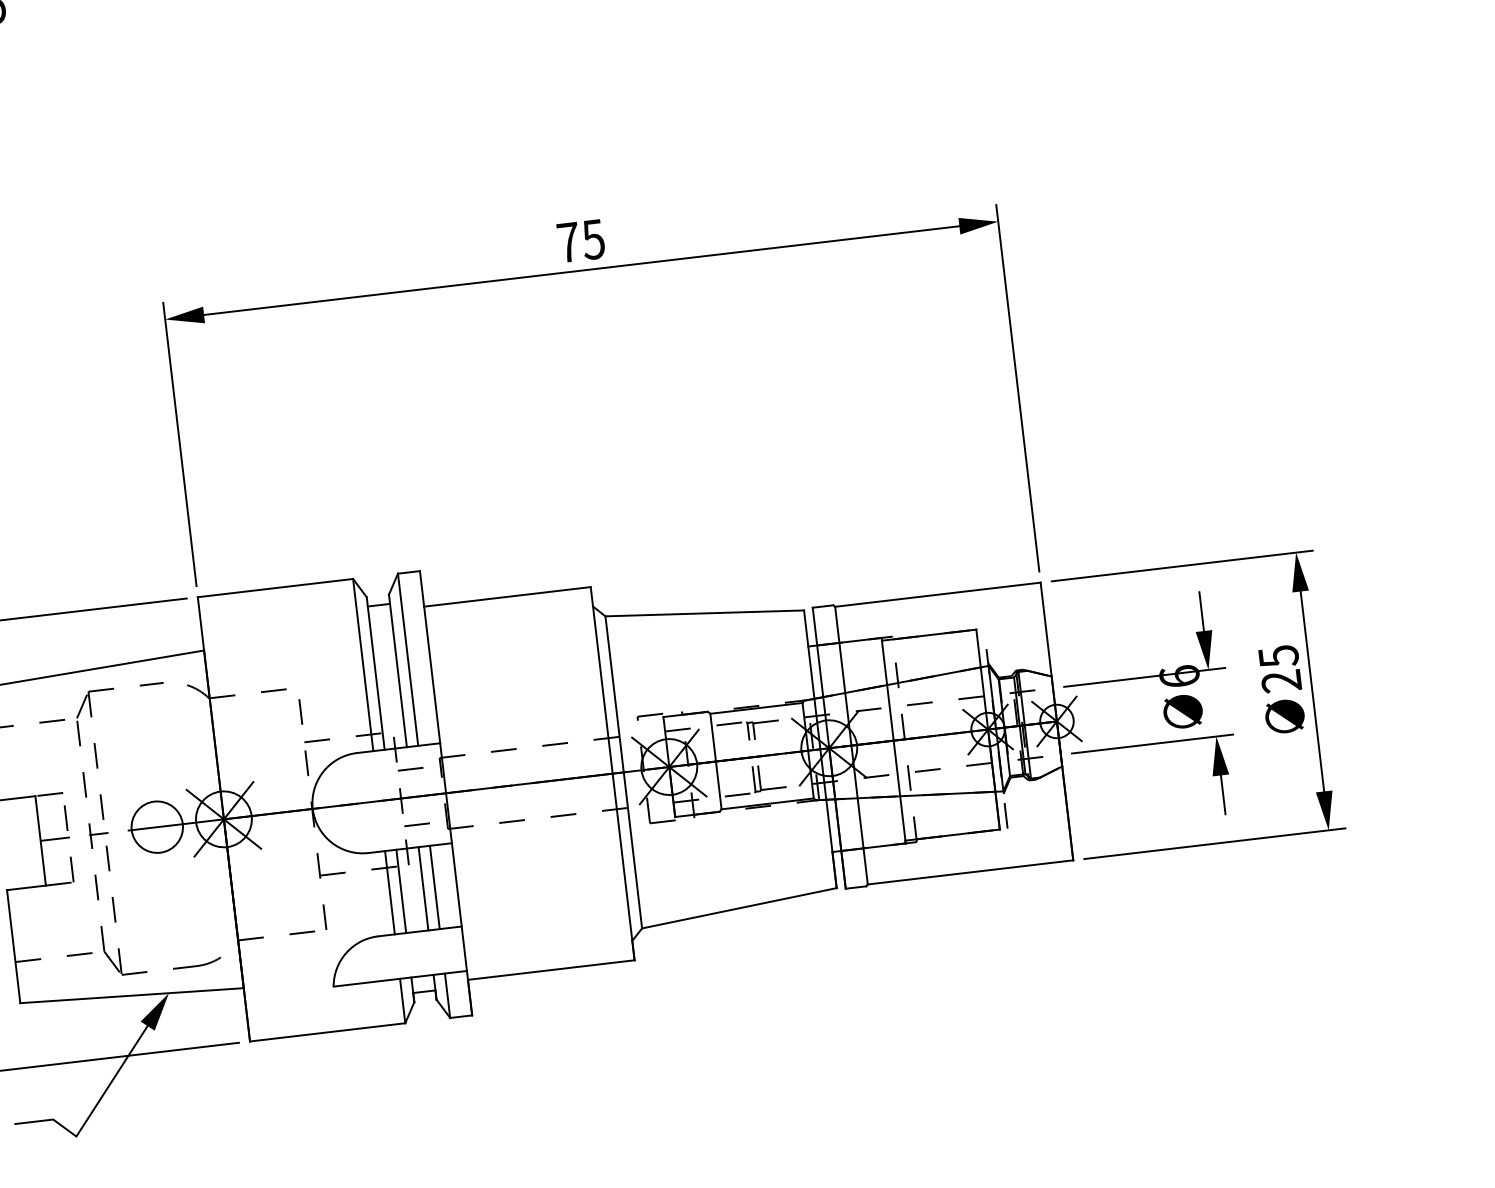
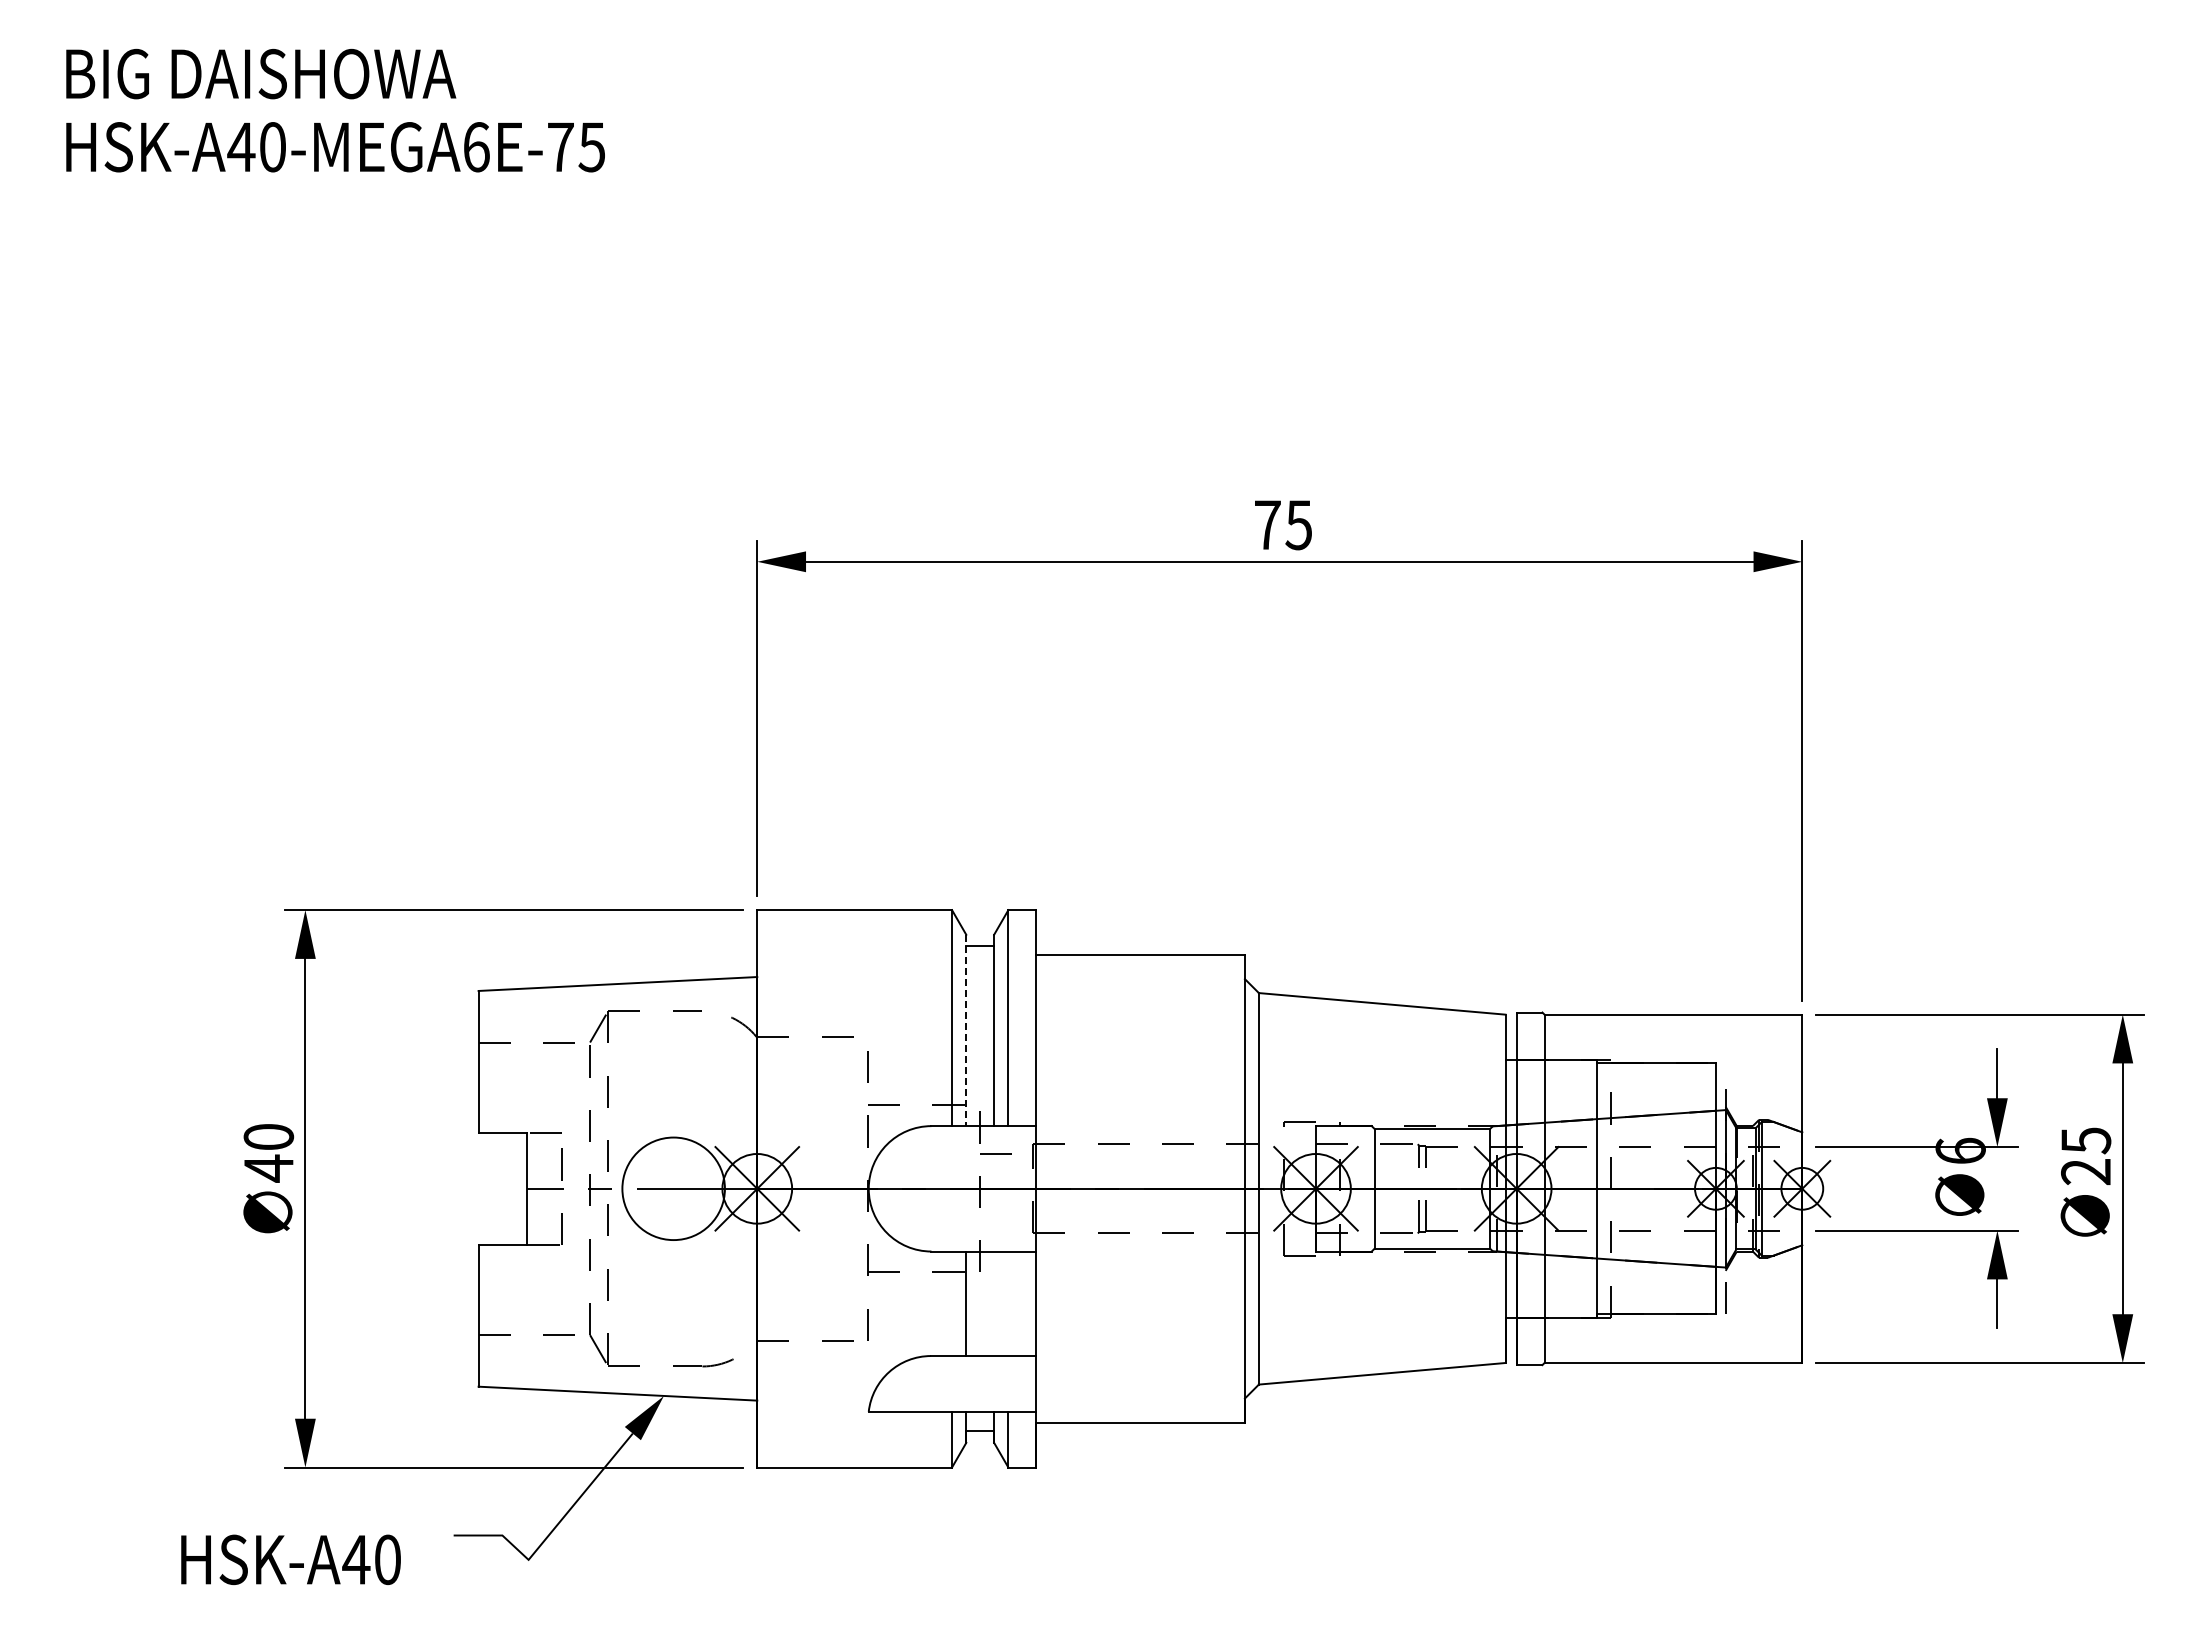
line: (375, 673) -> (966, 1030), solid -> dashed
line: (417, 824) -> (995, 1223), removed
circle: (157, 826) -> (673, 1188), size x1.6
line: (434, 887) -> (1008, 1303), removed
line: (423, 888) -> (994, 1303), removed
line: (390, 892) -> (952, 1303), removed

